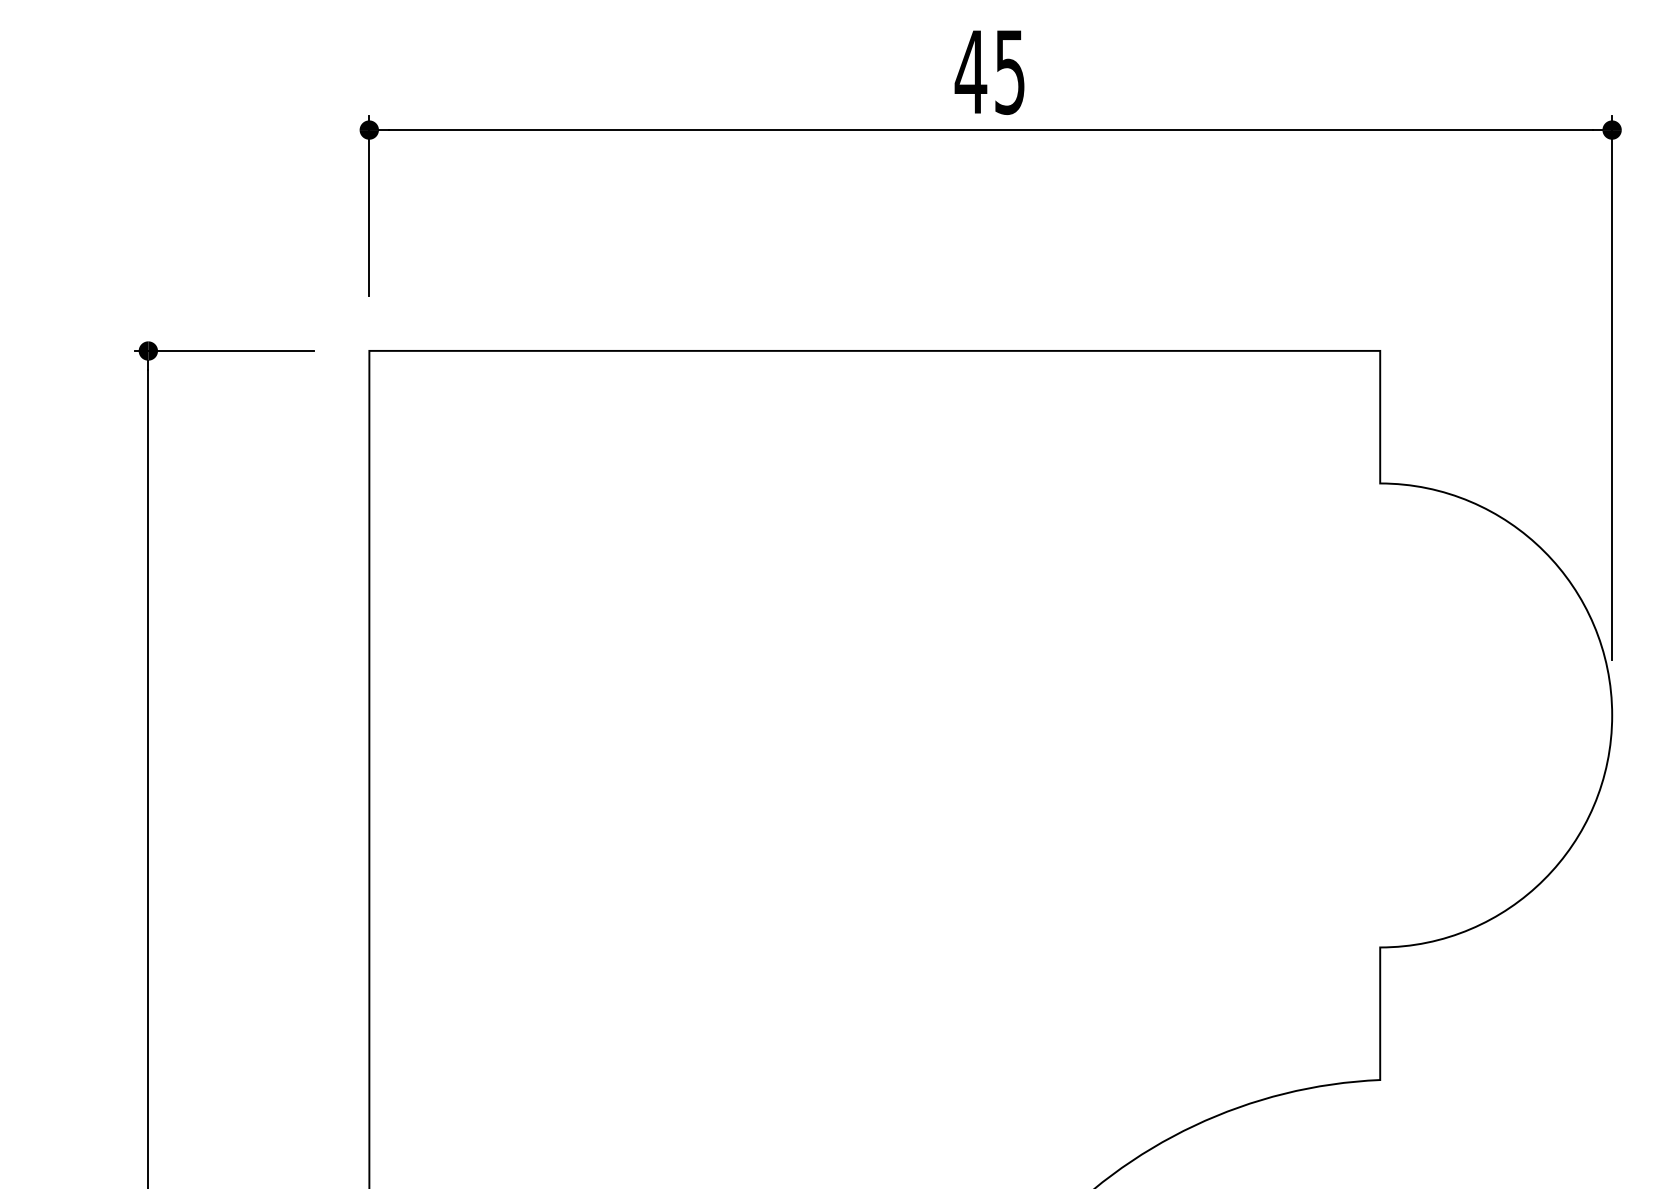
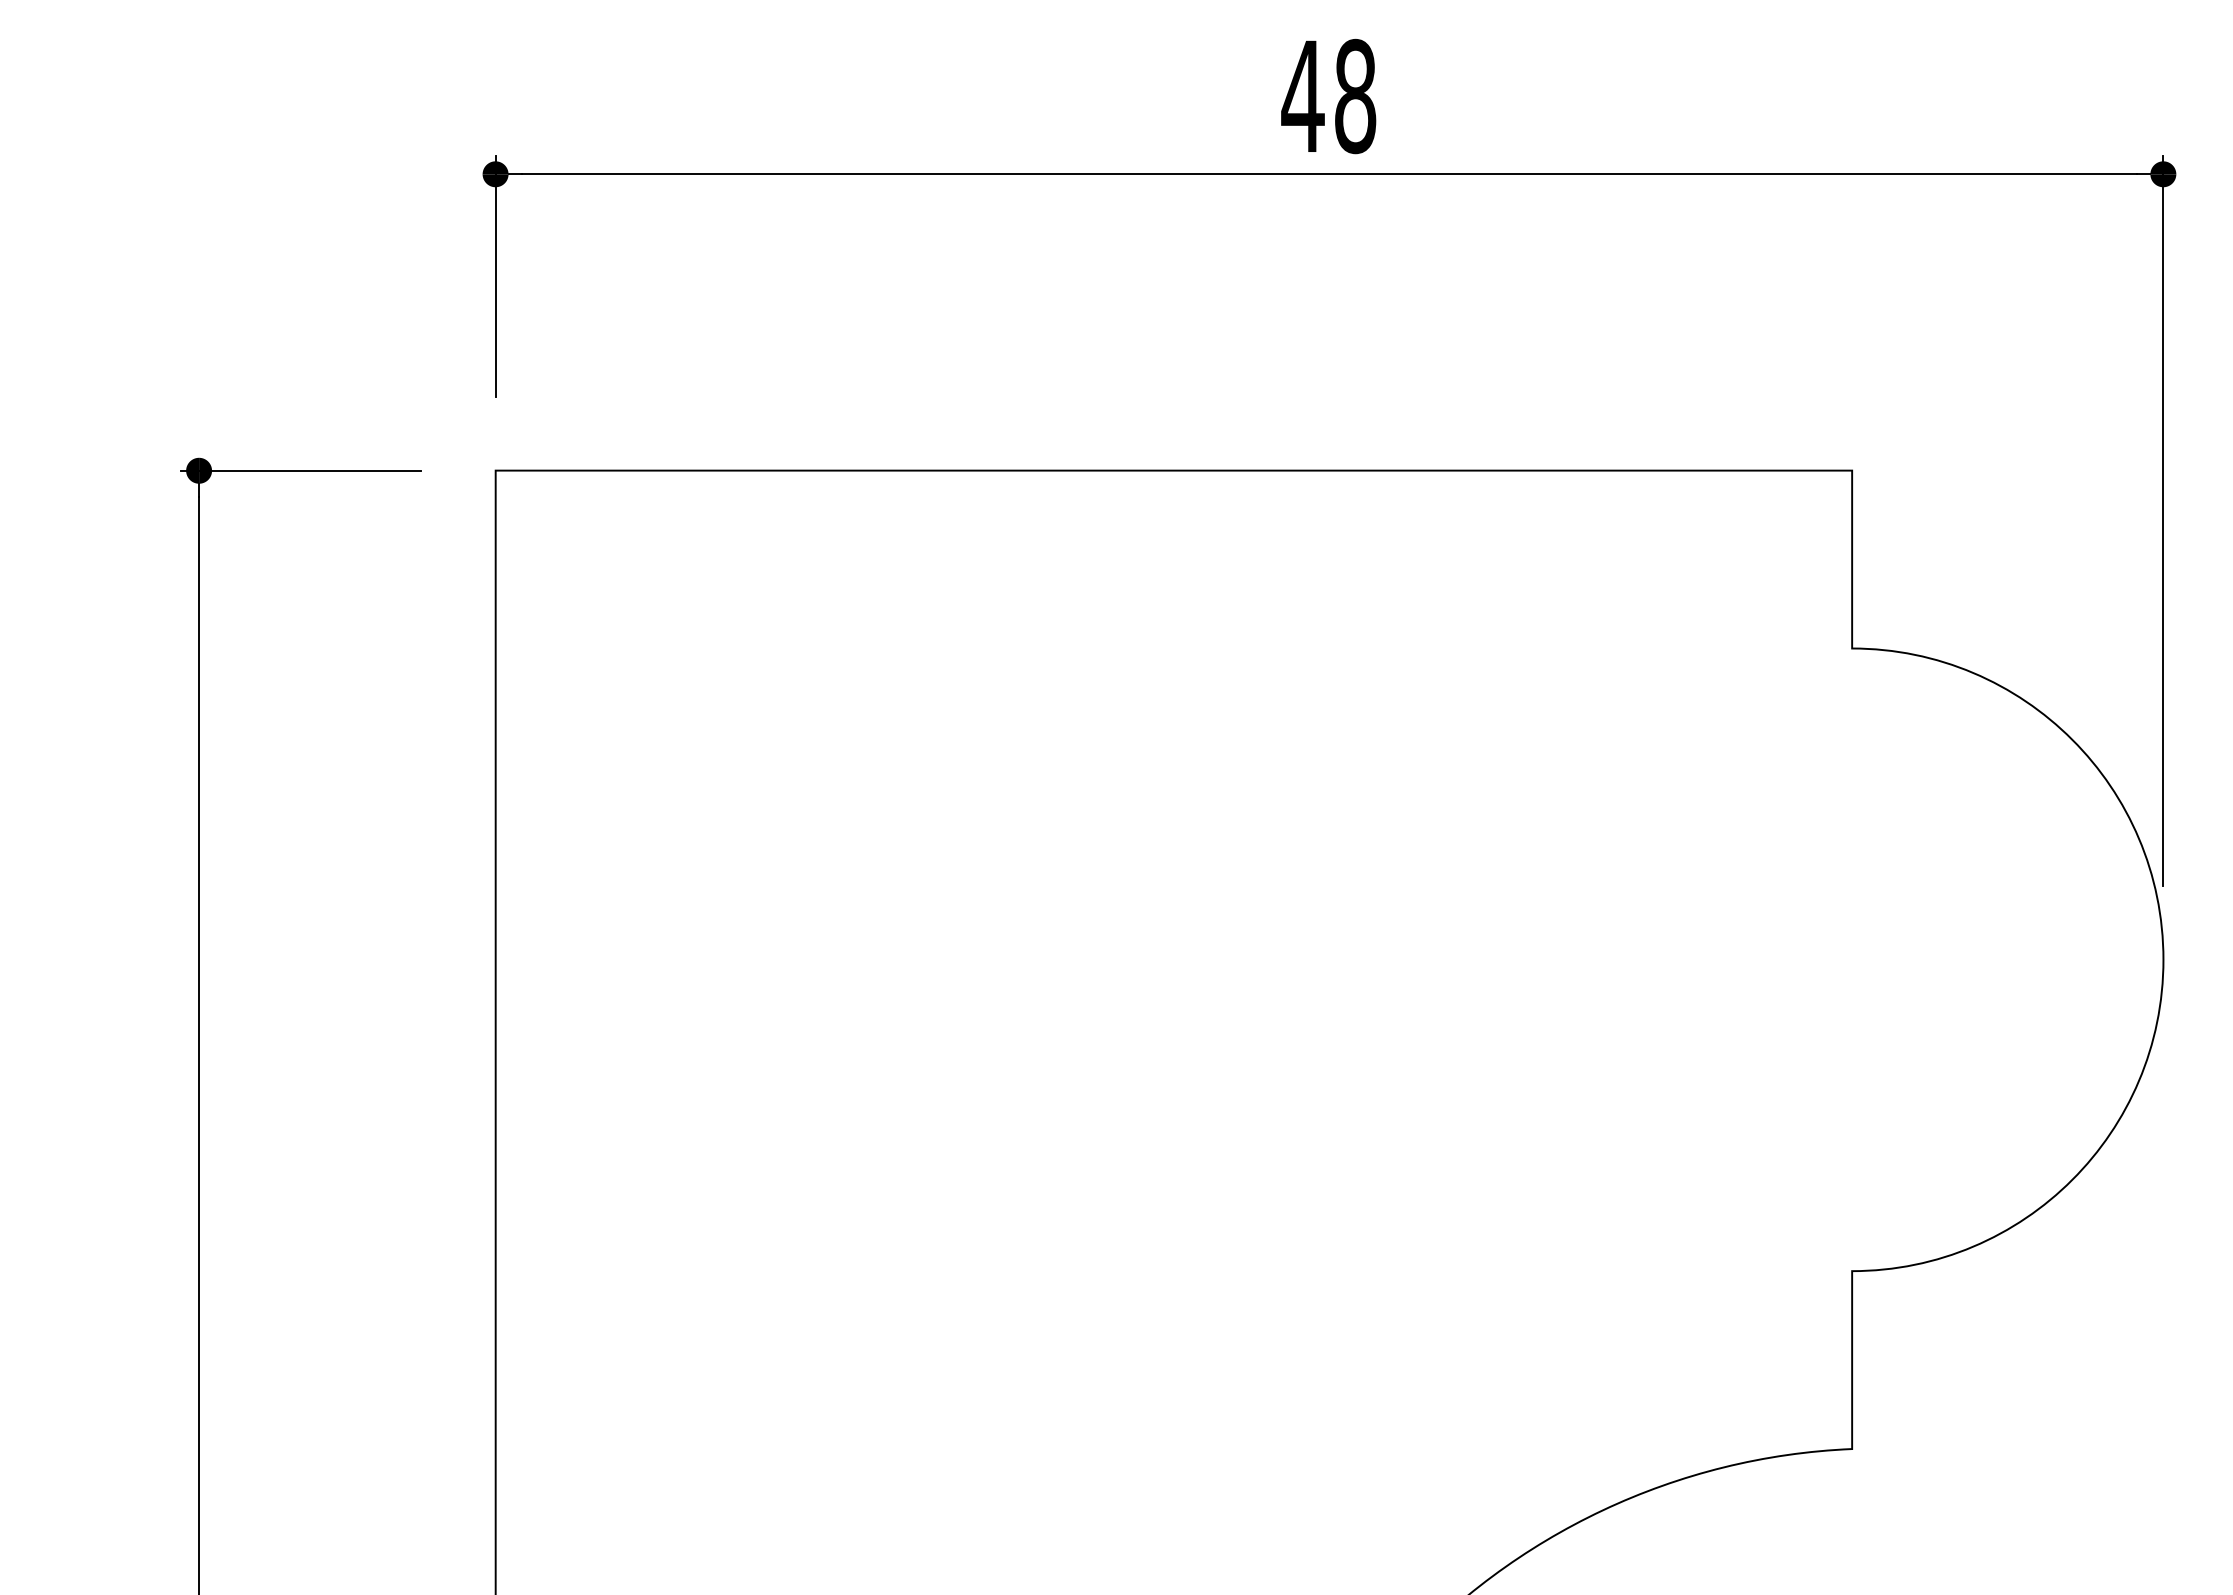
text: (1010, 72) -> (1355, 96), 45 -> 48

